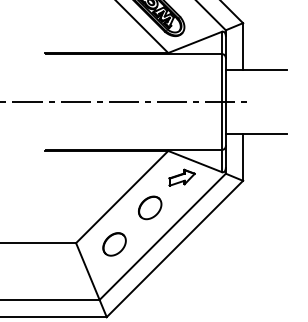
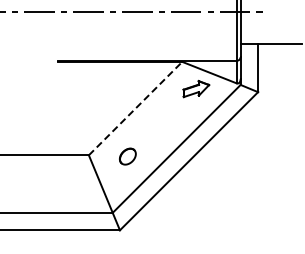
line: (122, 196) -> (135, 108), solid -> dashed
part: (150, 207) -> (164, 119), removed
part: (114, 244) -> (127, 156), size x0.7

